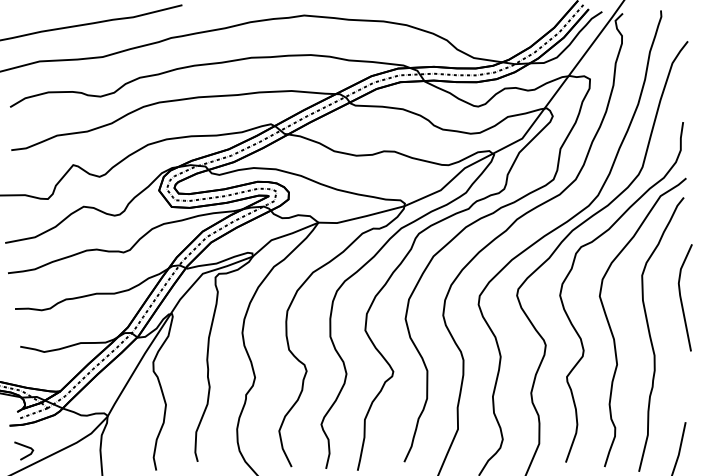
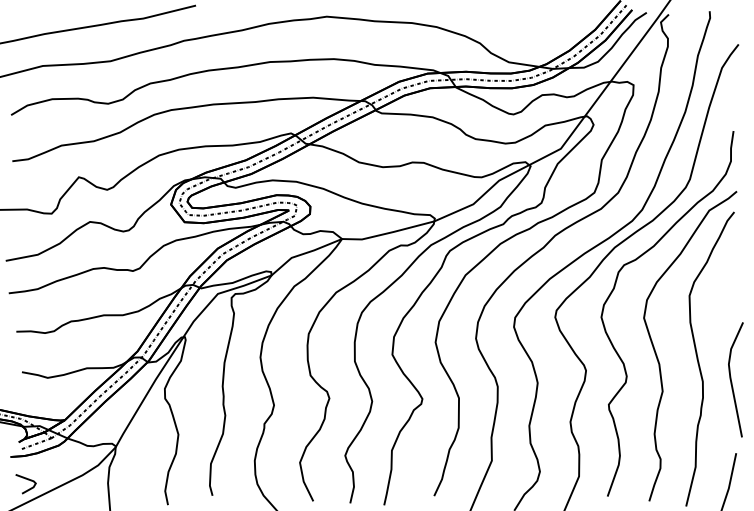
line: (681, 297) -> (731, 379), moved

